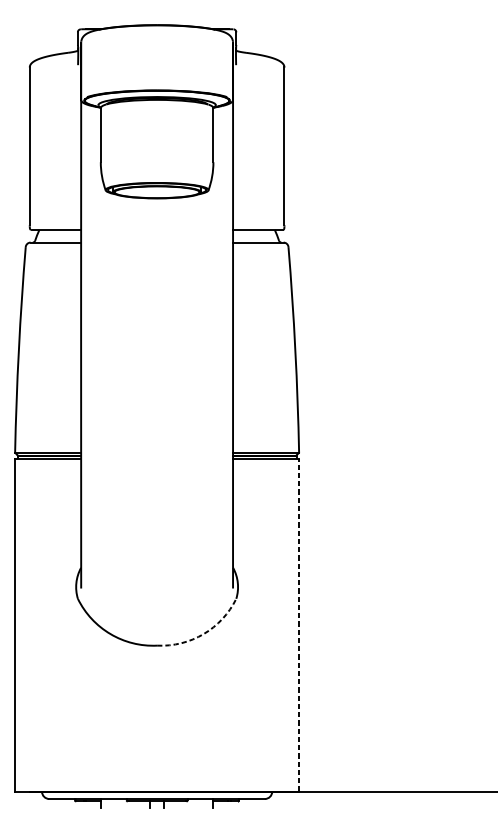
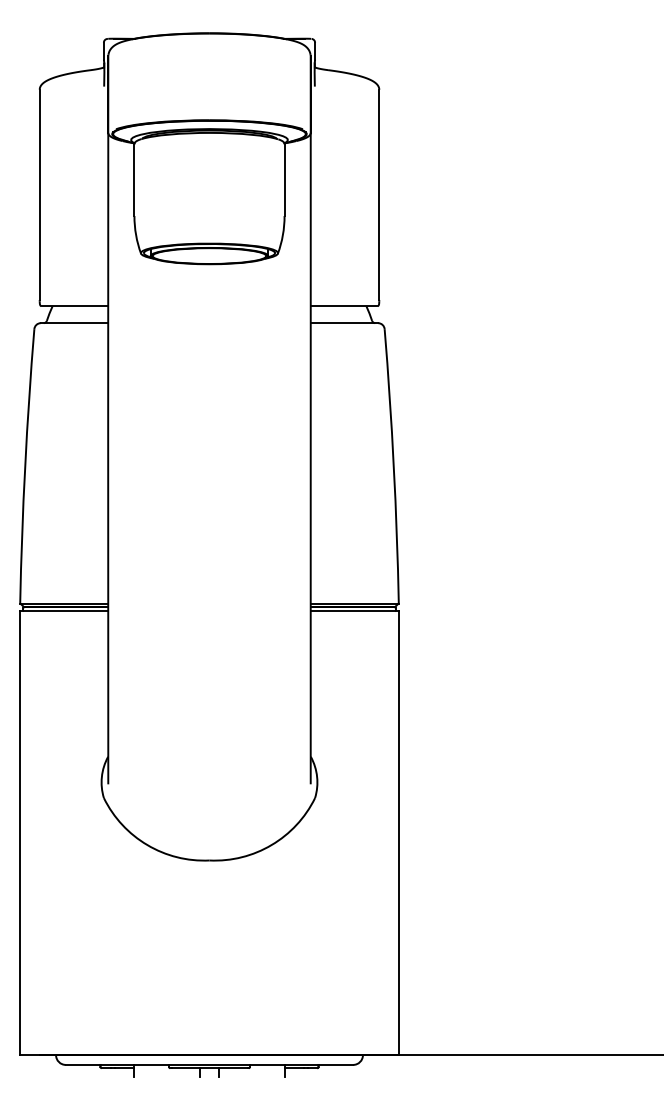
line: (298, 624) -> (398, 832), dashed -> solid
arc: (203, 634) -> (271, 845), dashed -> solid

